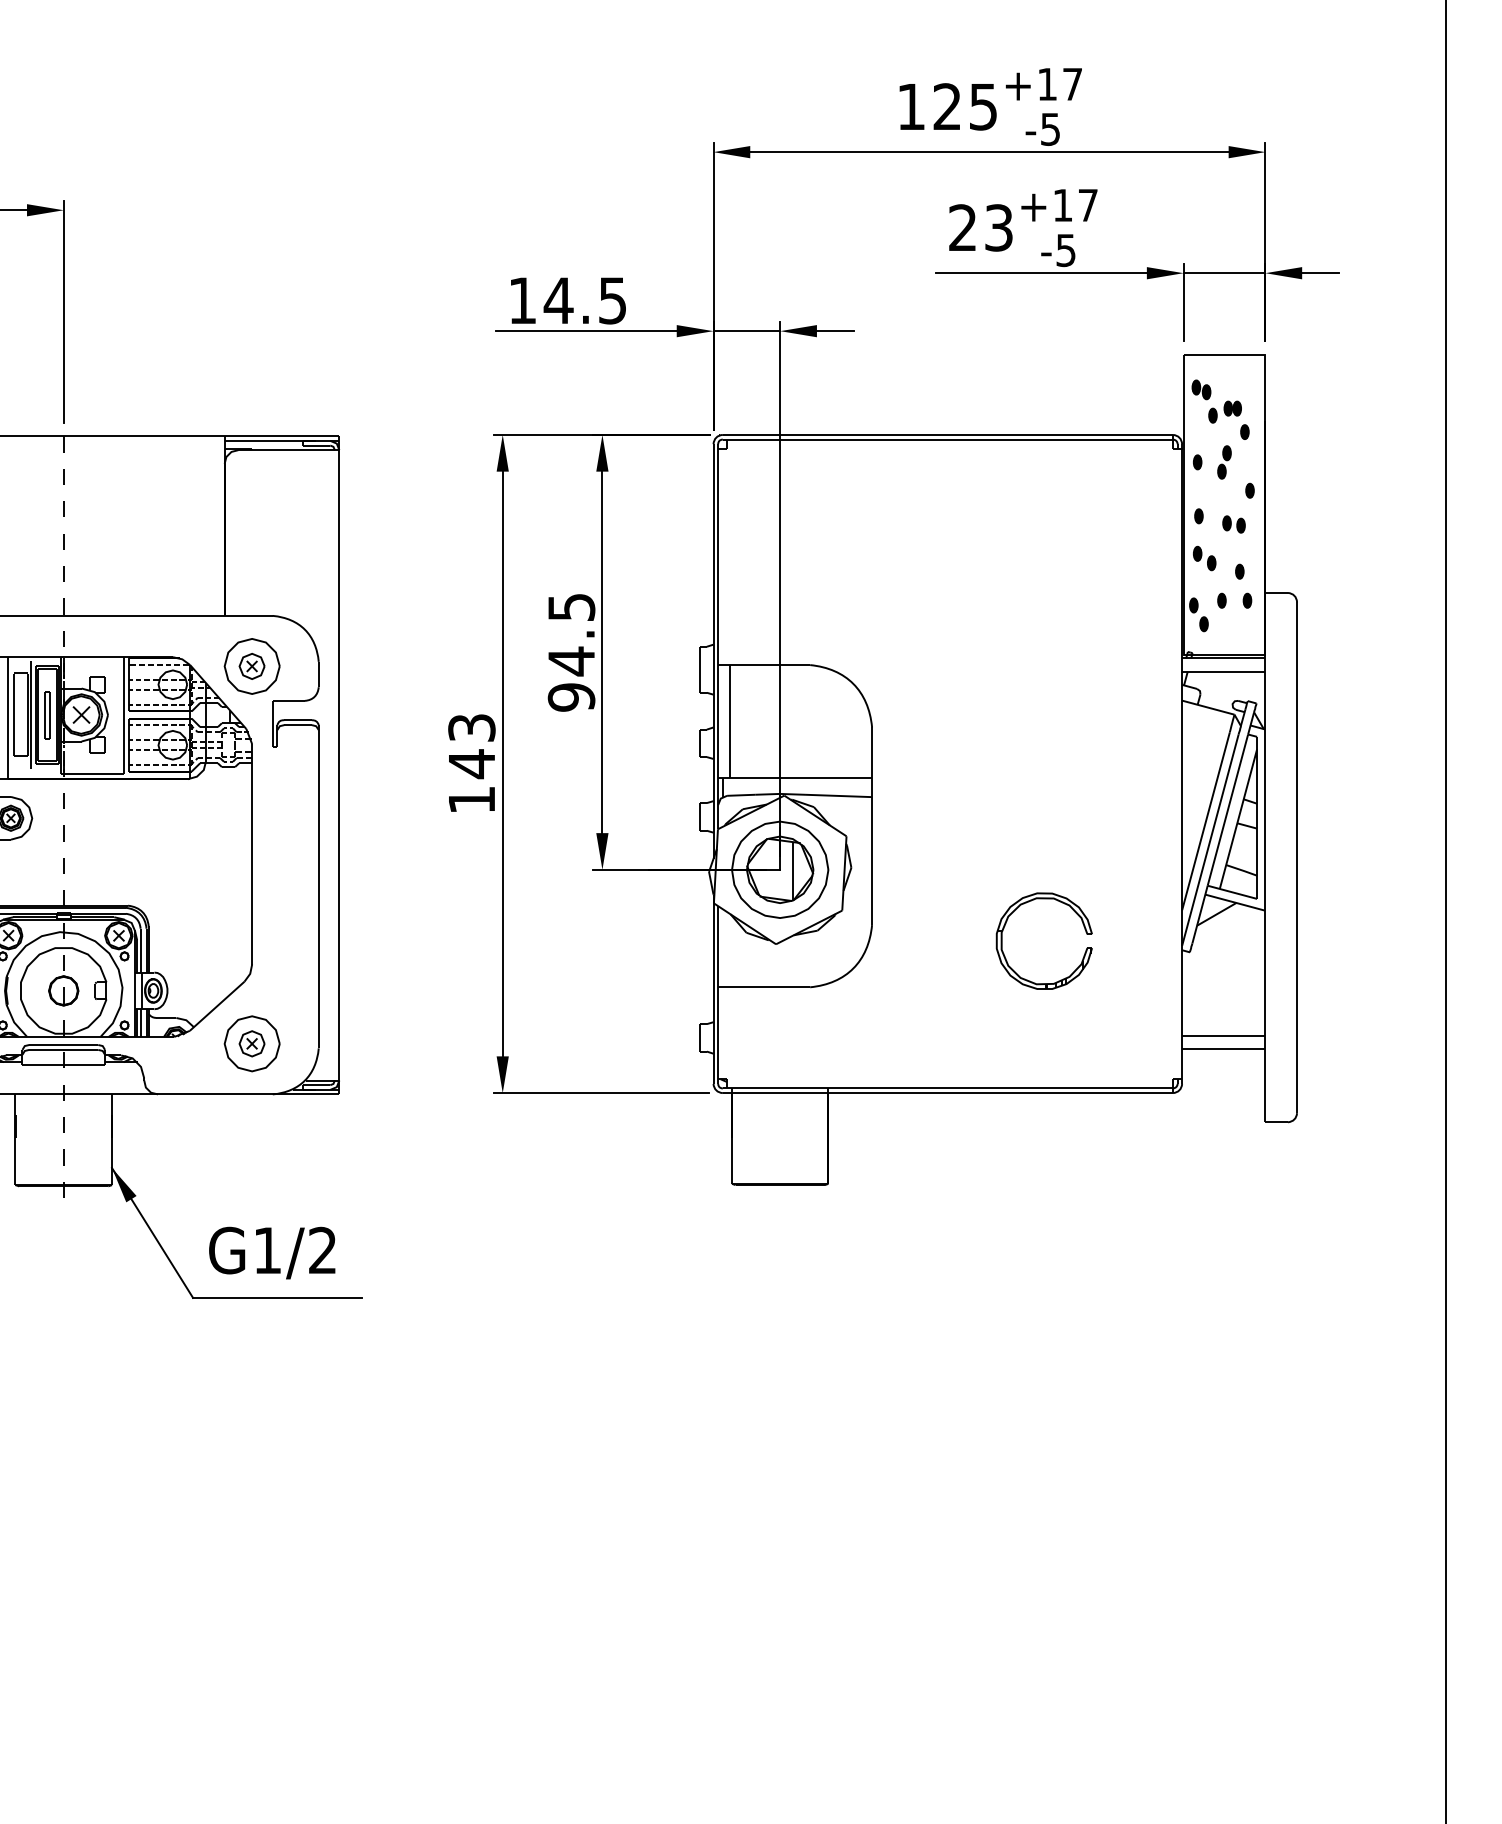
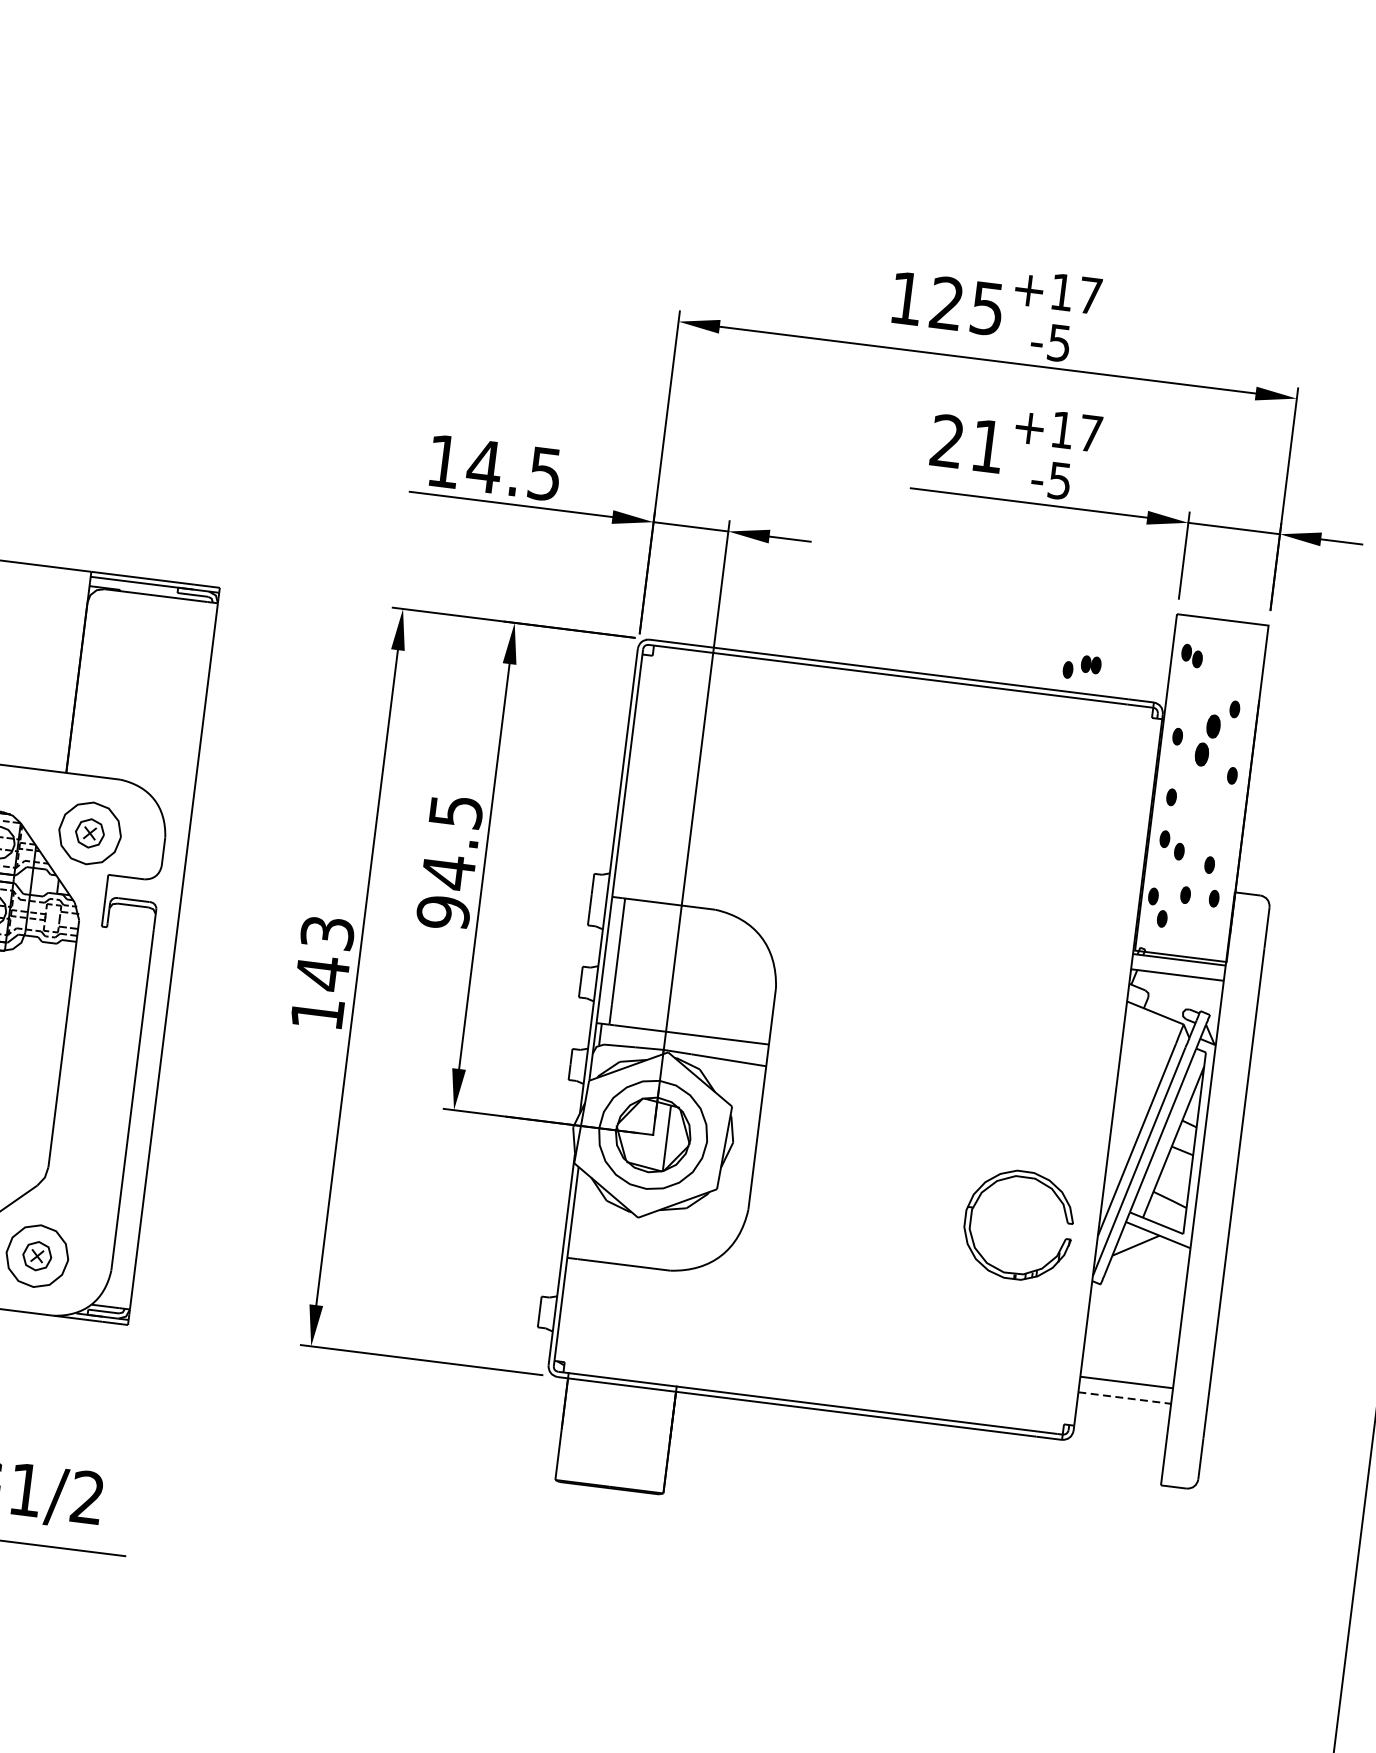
text: (998, 227) -> (987, 445), 23 -> 21
part: (1224, 411) -> (1081, 666), moved
part: (1224, 462) -> (1207, 740), size x1.4
part: (1233, 524) -> (1209, 811), removed
part: (1017, 909) -> (993, 1185), moved
line: (1224, 1049) -> (1125, 1398), solid -> dashed

